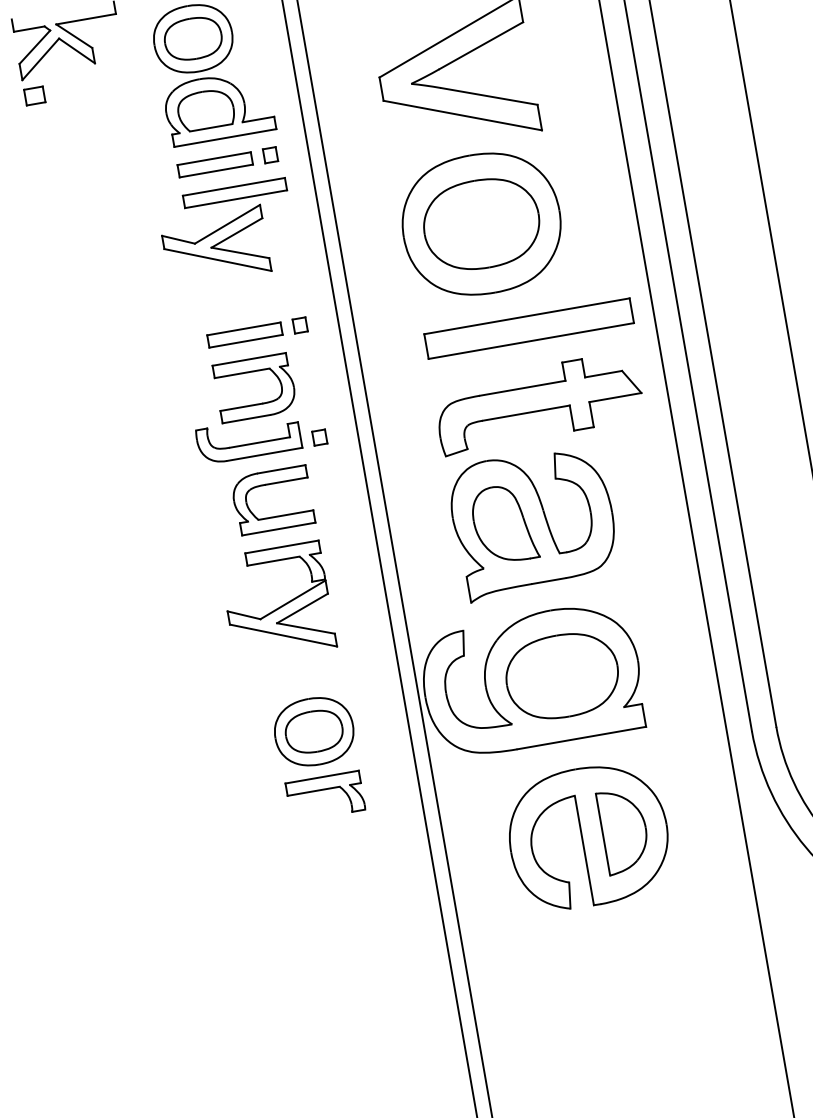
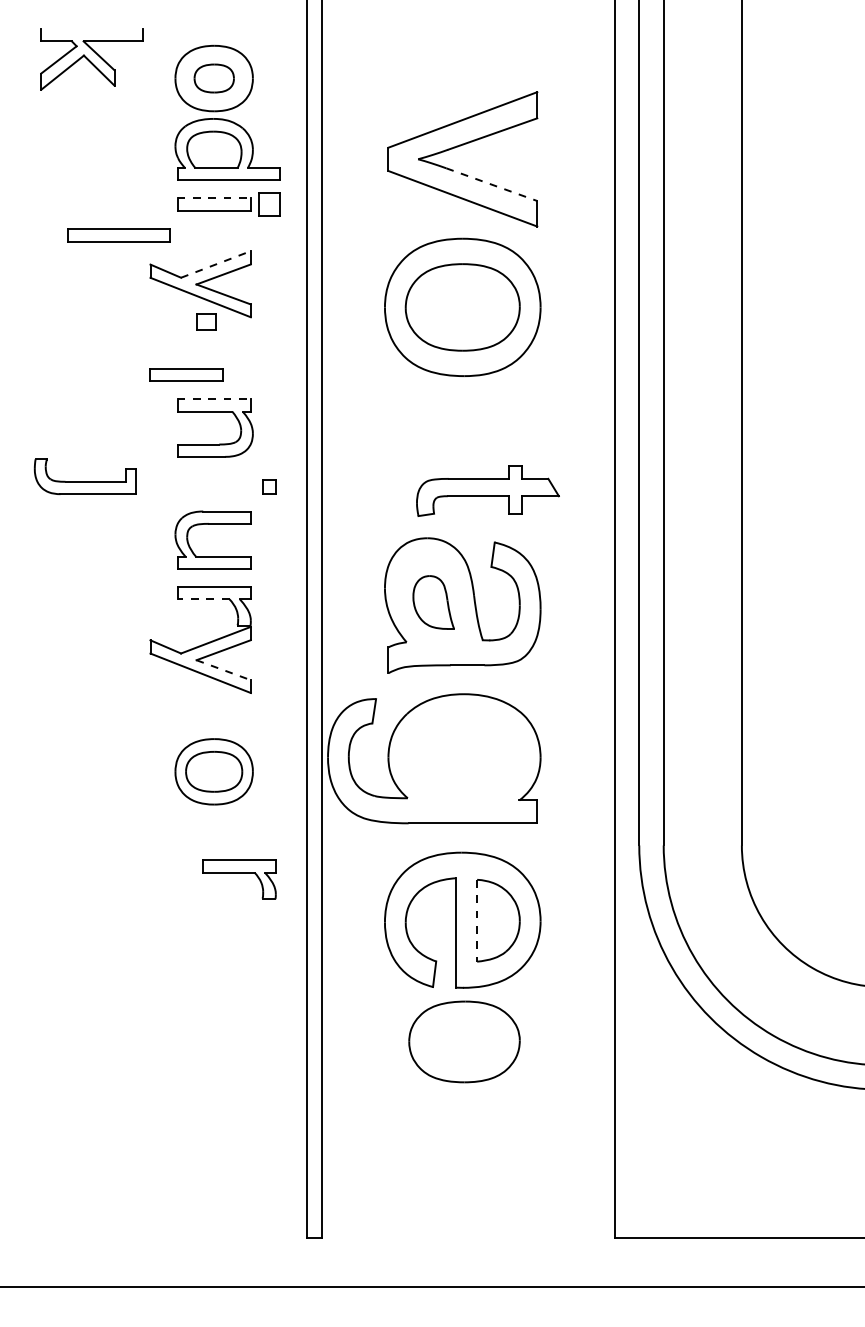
part: (193, 38) -> (214, 78), size x0.7
part: (34, 95) -> (206, 321), moved
line: (489, 96) -> (492, 184), solid -> dashed
part: (270, 155) -> (269, 204), size x1.6
line: (214, 158) -> (214, 198), solid -> dashed
part: (234, 193) -> (118, 235), moved
line: (228, 224) -> (216, 264), solid -> dashed
part: (300, 324) -> (269, 374), removed
part: (528, 328) -> (490, 416), removed
part: (245, 334) -> (186, 374), moved
line: (249, 359) -> (214, 399), solid -> dashed
part: (538, 402) -> (487, 490), size x0.7
part: (248, 439) -> (84, 476), moved
part: (503, 524) -> (433, 602), size x0.7
line: (273, 561) -> (203, 599), solid -> dashed
line: (305, 628) -> (223, 670), solid -> dashed
part: (562, 675) -> (464, 1041), moved
part: (325, 796) -> (239, 879), moved
line: (603, 834) -> (477, 920), solid -> dashed

